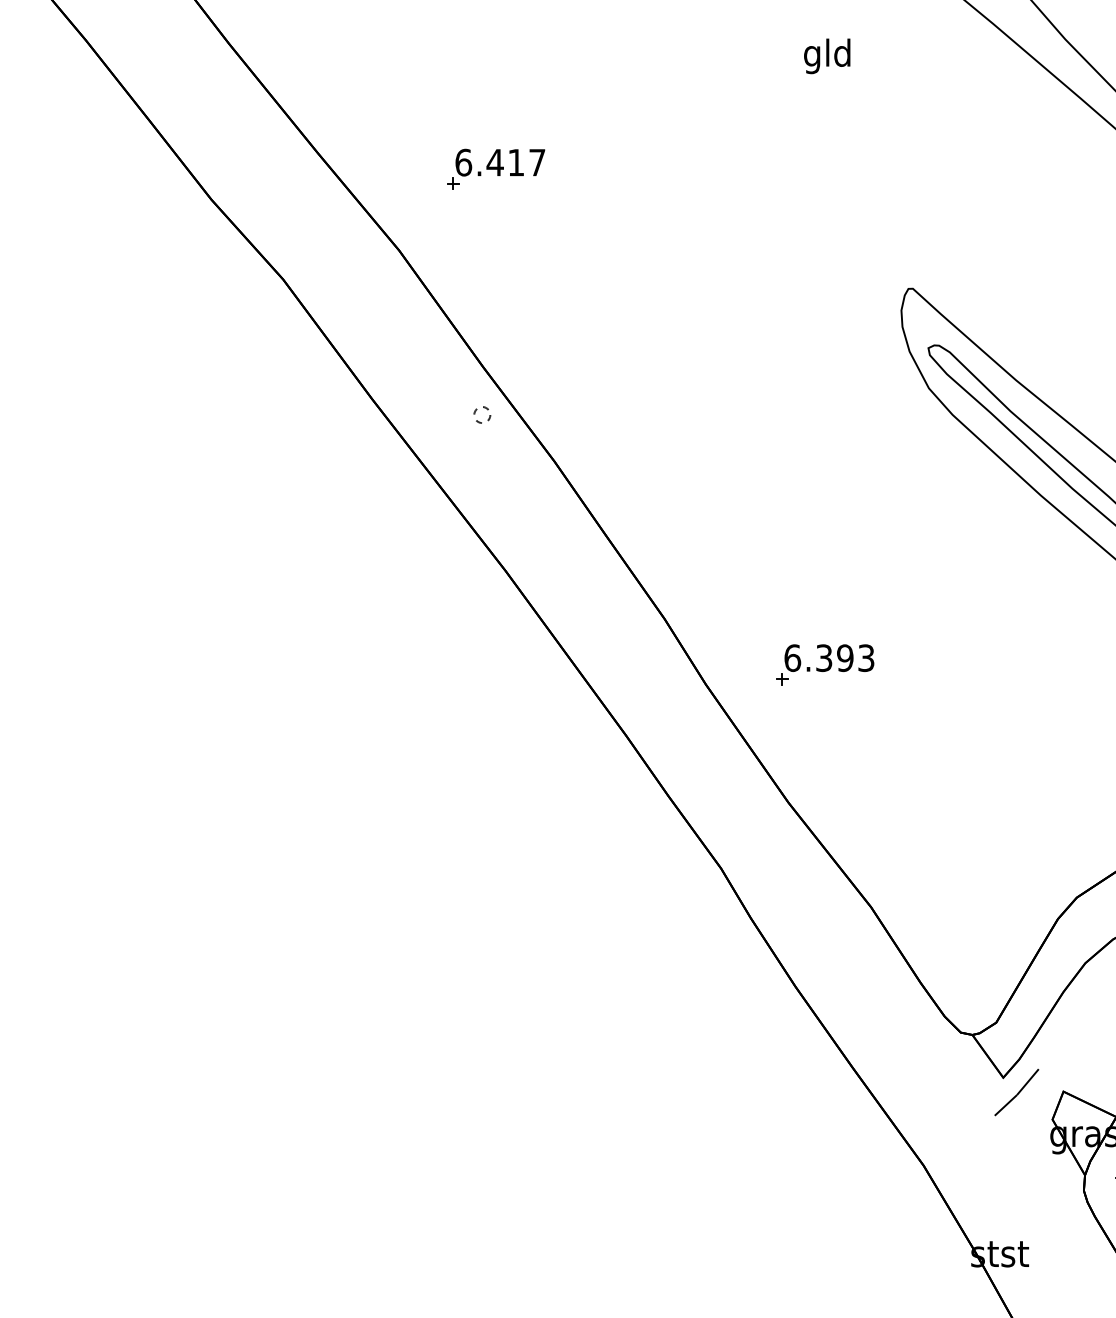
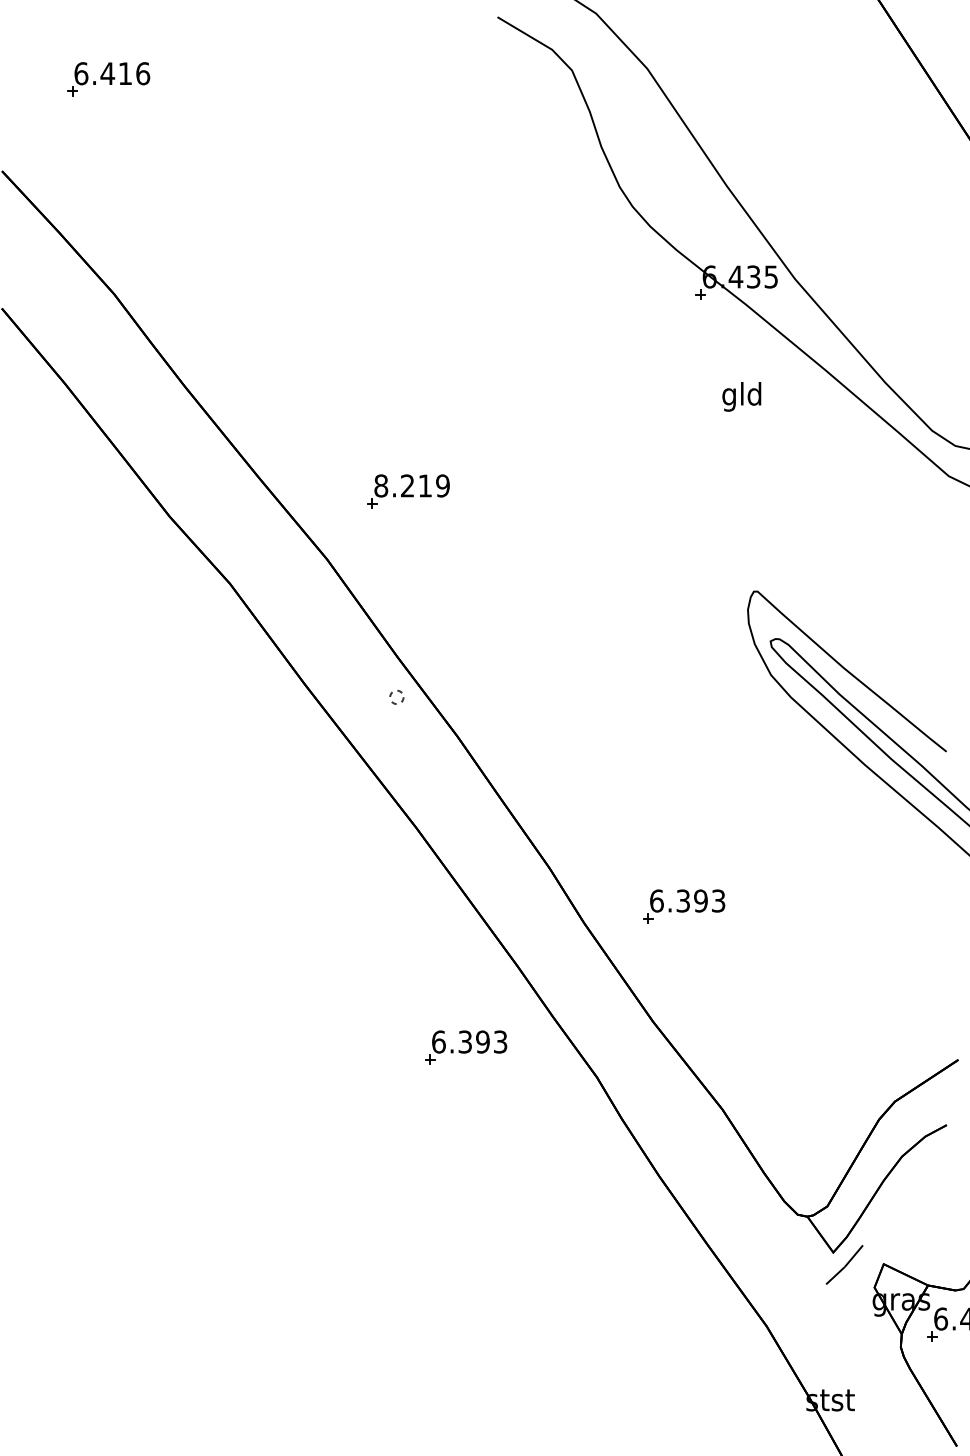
text: (826, 55) -> (741, 396), moved
text: (499, 162) -> (411, 485), 6.417 -> 8.219
part: (565, 832) -> (466, 1047), added

